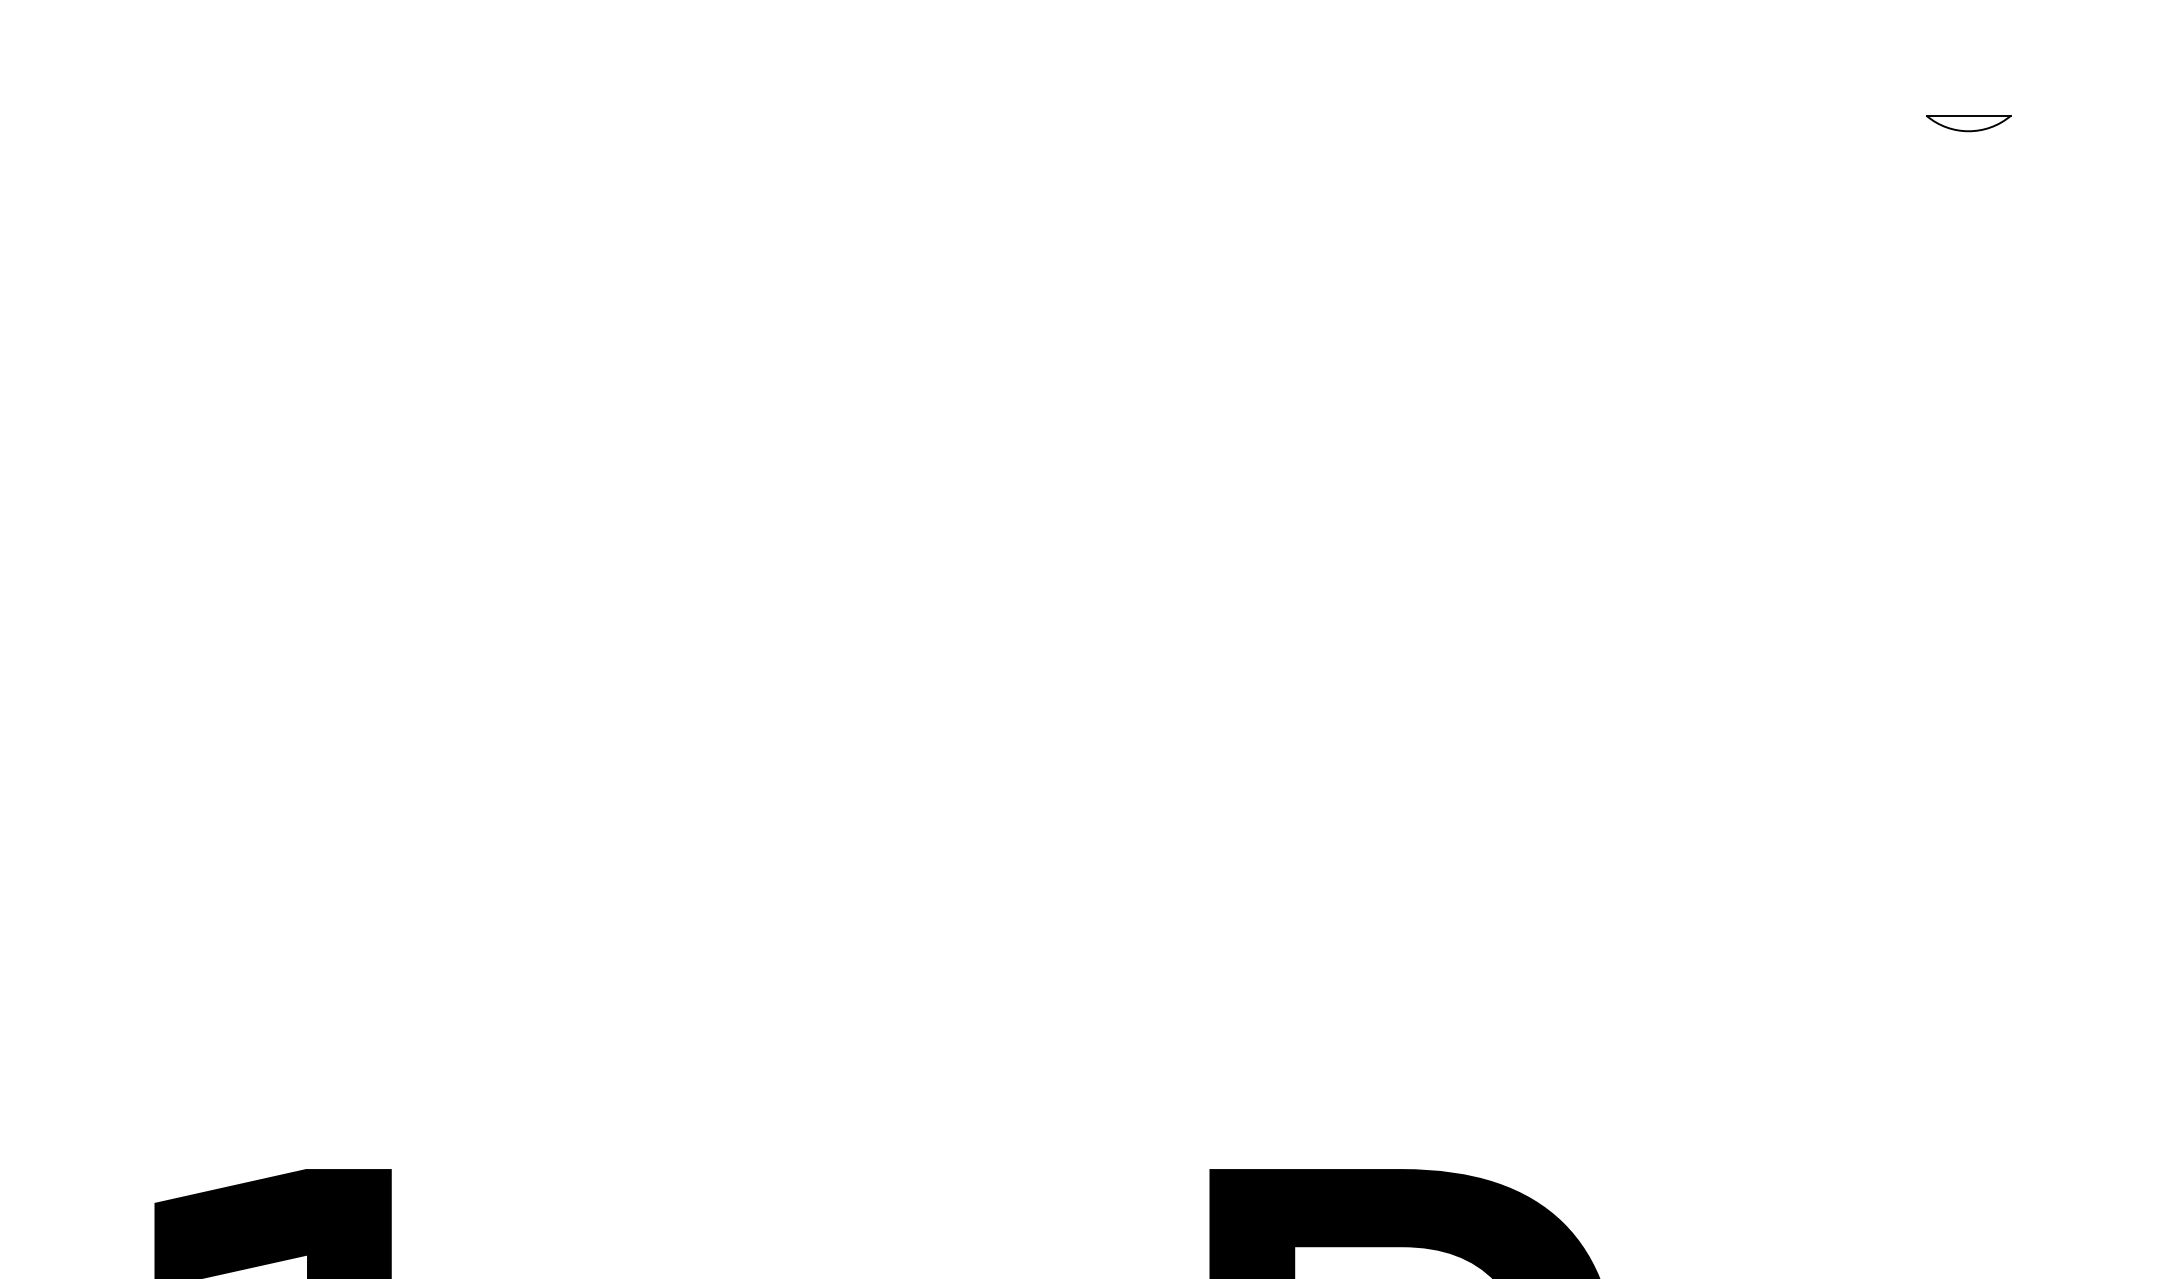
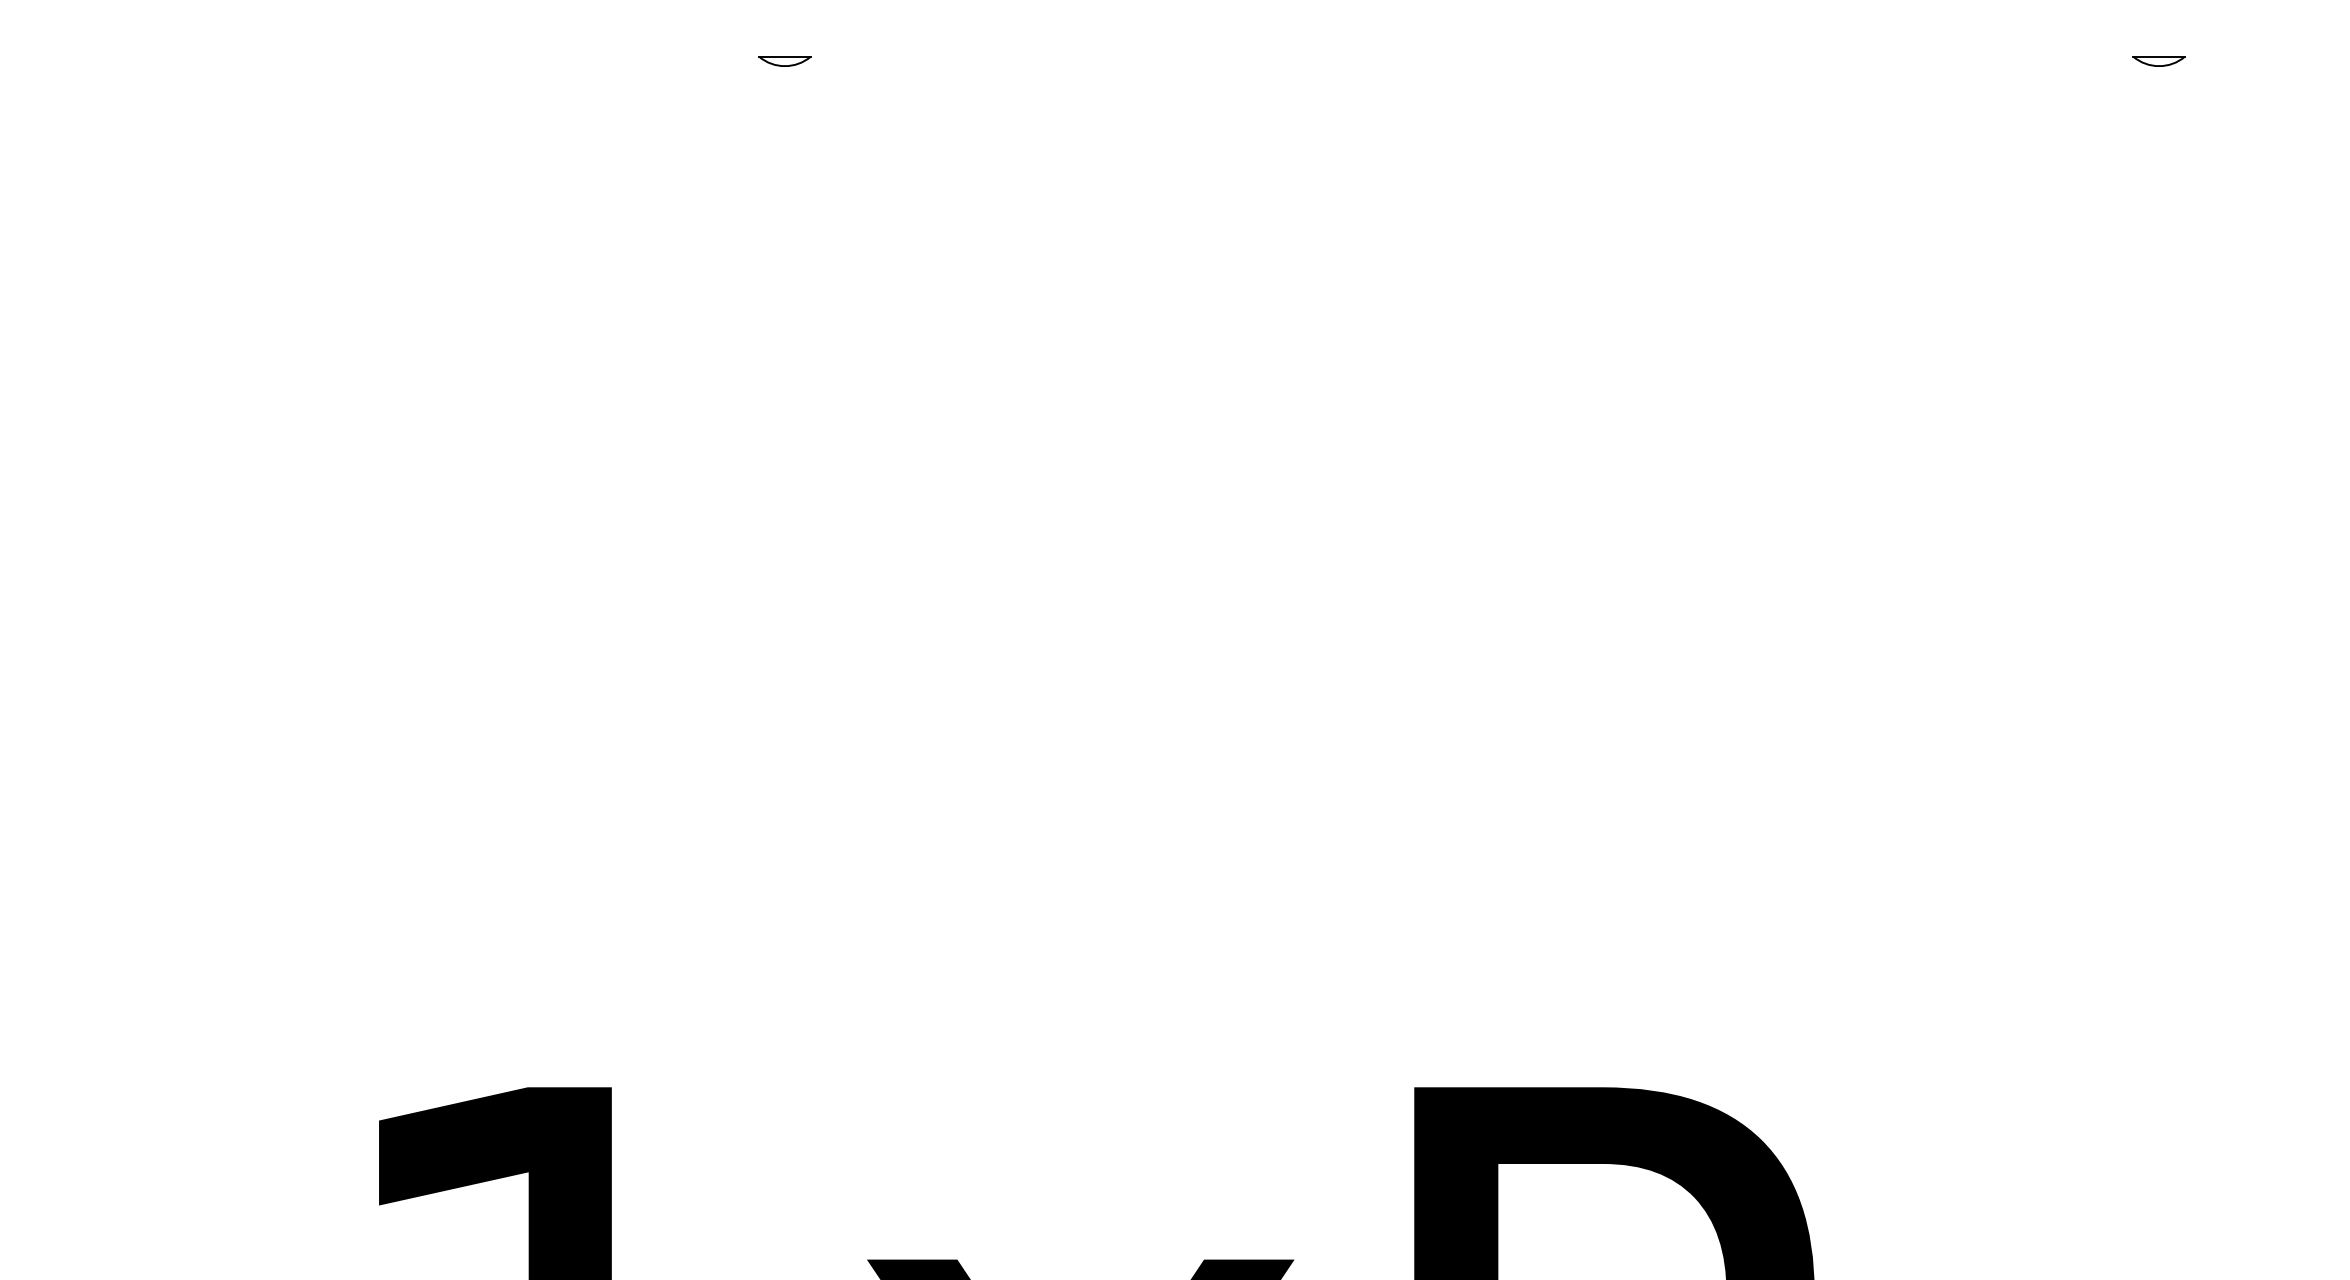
part: (567, 123) -> (784, 61), added
part: (1967, 123) -> (2158, 61), size x0.62

